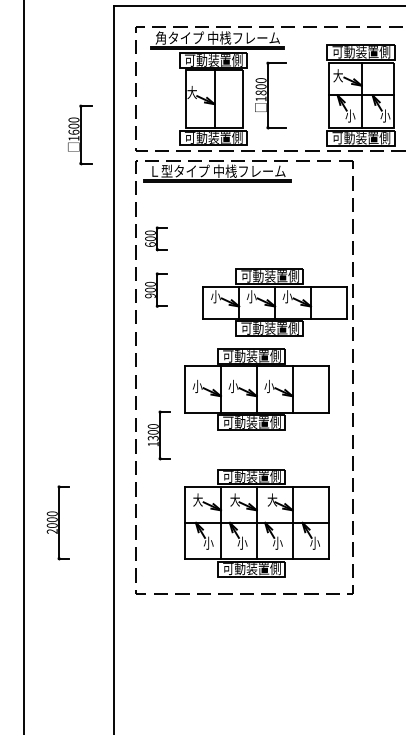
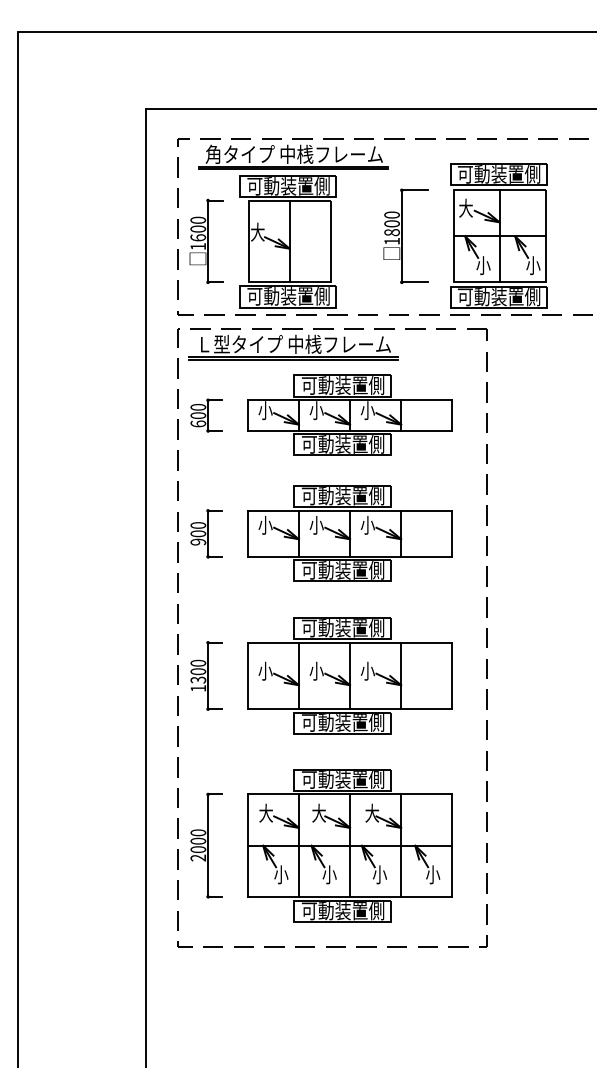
part: (270, 94) -> (405, 235), moved
part: (79, 134) -> (206, 240), moved
part: (256, 220) -> (349, 414), added
part: (156, 238) -> (206, 415), moved
part: (156, 289) -> (206, 533), moved
part: (274, 302) -> (349, 533), moved
part: (256, 389) -> (349, 675), moved
part: (159, 435) -> (206, 675), moved
part: (58, 522) -> (206, 845), moved

